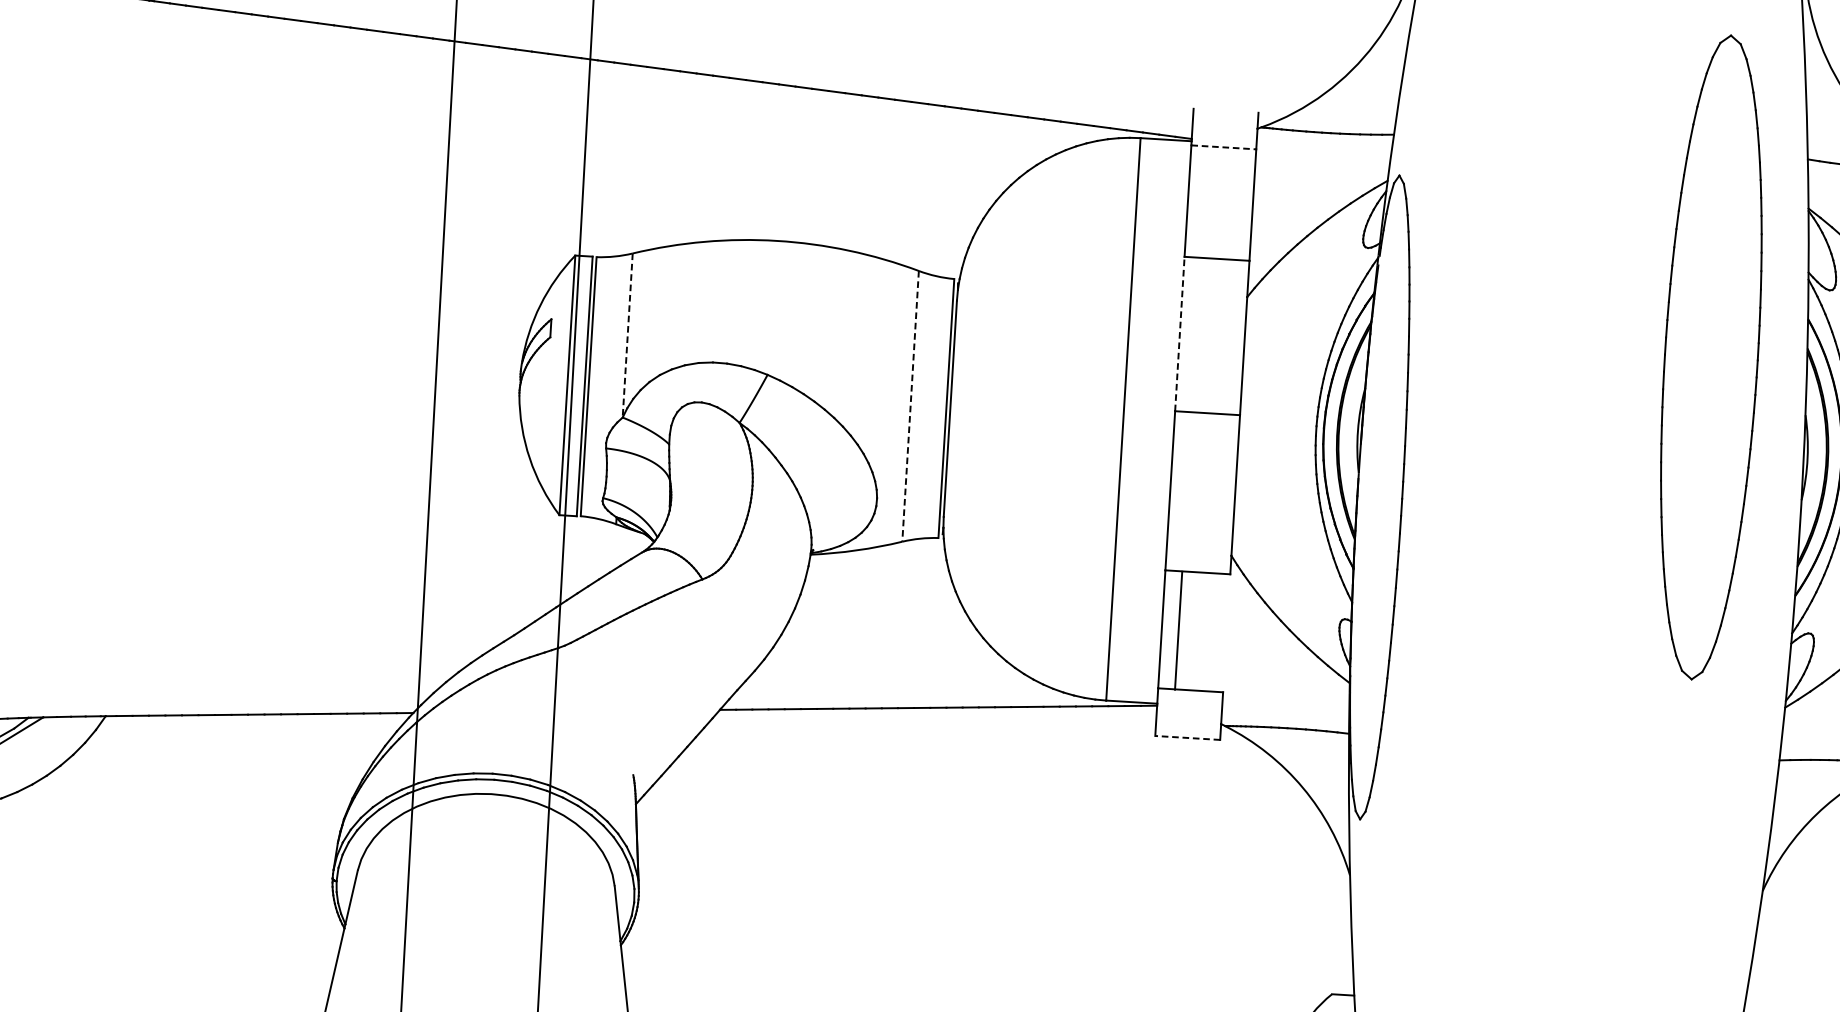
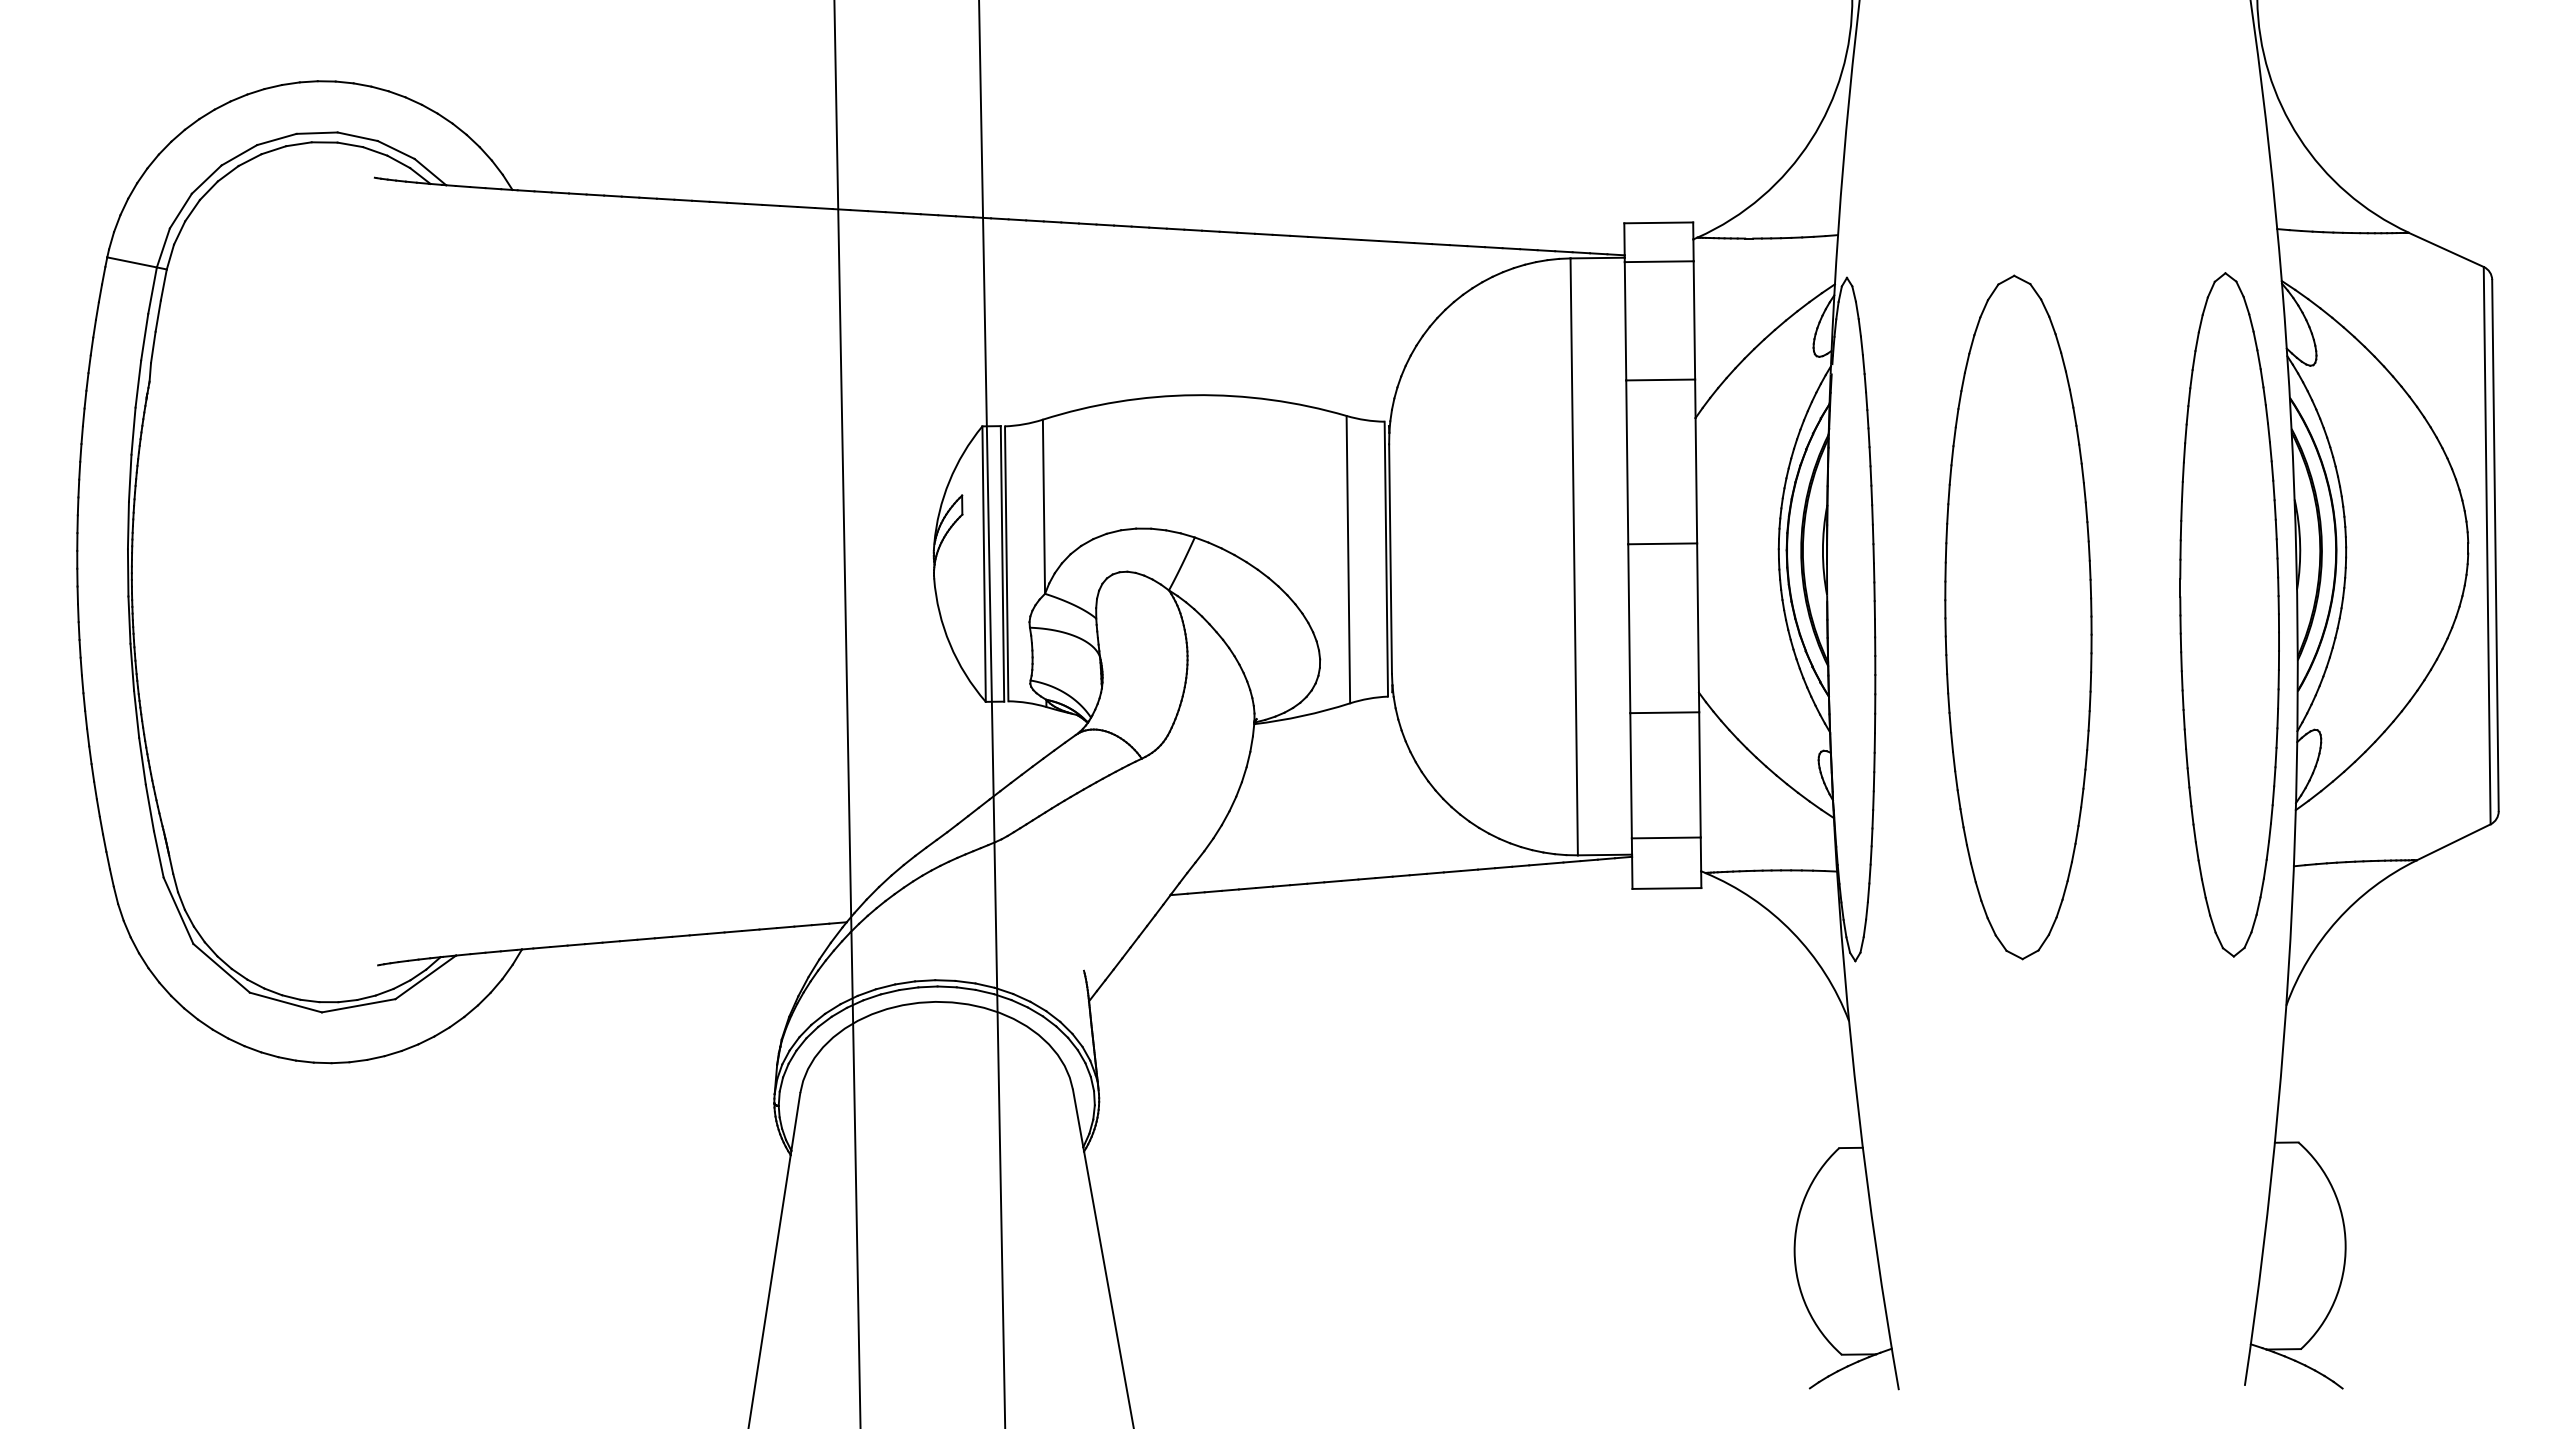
line: (1225, 110) -> (1658, 222), added
line: (1224, 147) -> (1659, 261), dashed -> solid
line: (1180, 334) -> (1627, 462), dashed -> solid
line: (627, 336) -> (1043, 507), dashed -> solid
part: (1711, 357) -> (2229, 614), moved
line: (910, 406) -> (1348, 559), dashed -> solid
part: (1537, 507) -> (2018, 617), added
line: (1178, 630) -> (1699, 774), moved
line: (1187, 737) -> (1666, 888), dashed -> solid

